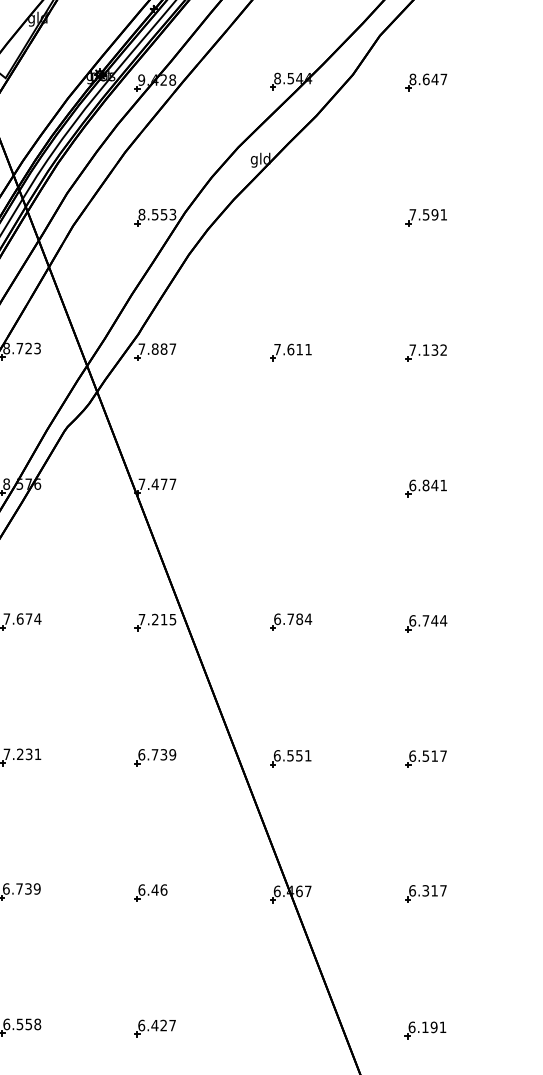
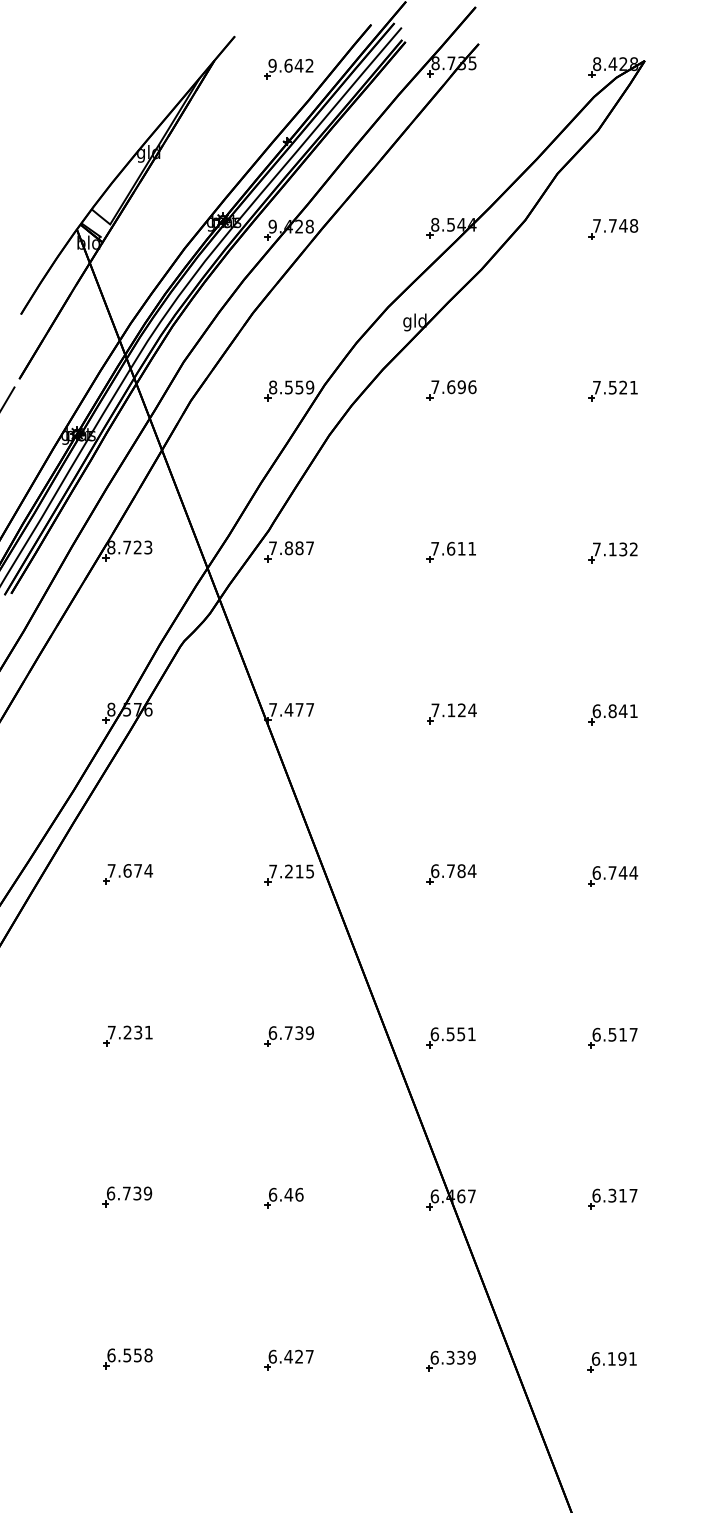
text: (428, 79) -> (615, 225), 8.647 -> 7.748
text: (173, 214) -> (310, 387), 8.553 -> 8.559
text: (435, 214) -> (623, 387), 7.591 -> 7.521
part: (291, 217) -> (451, 390), added
part: (291, 487) -> (451, 713), added
part: (290, 1028) -> (450, 1360), added

